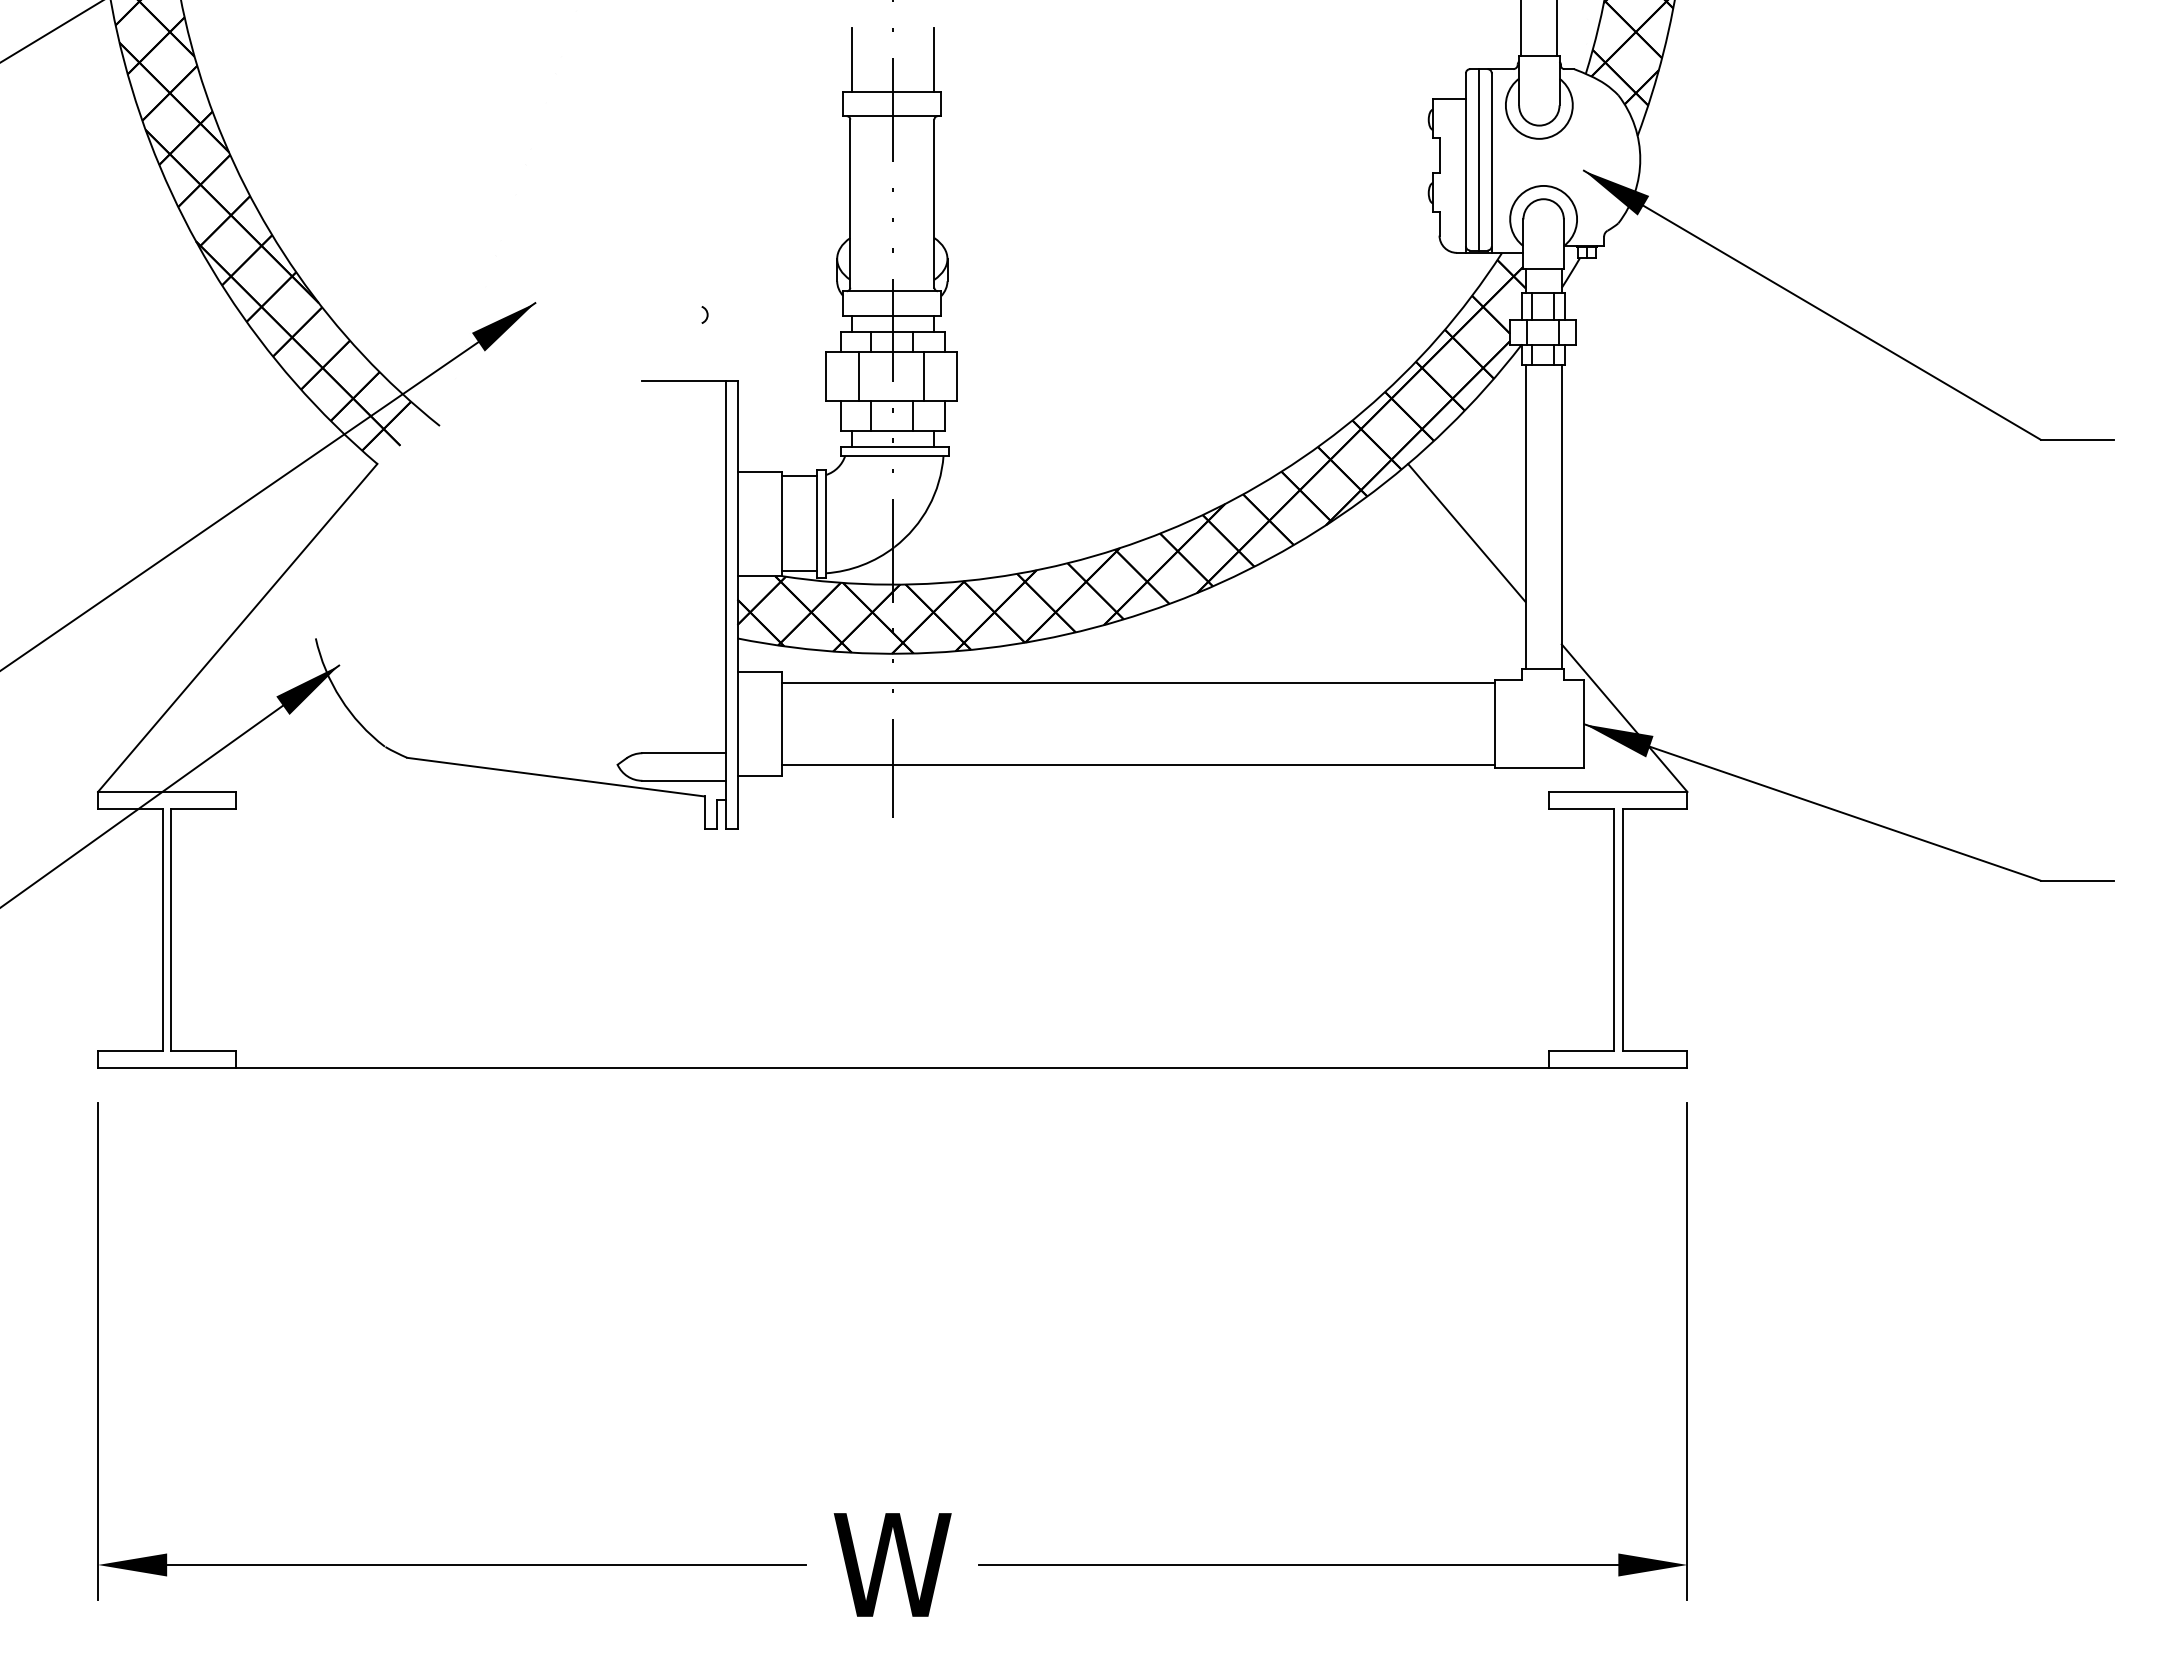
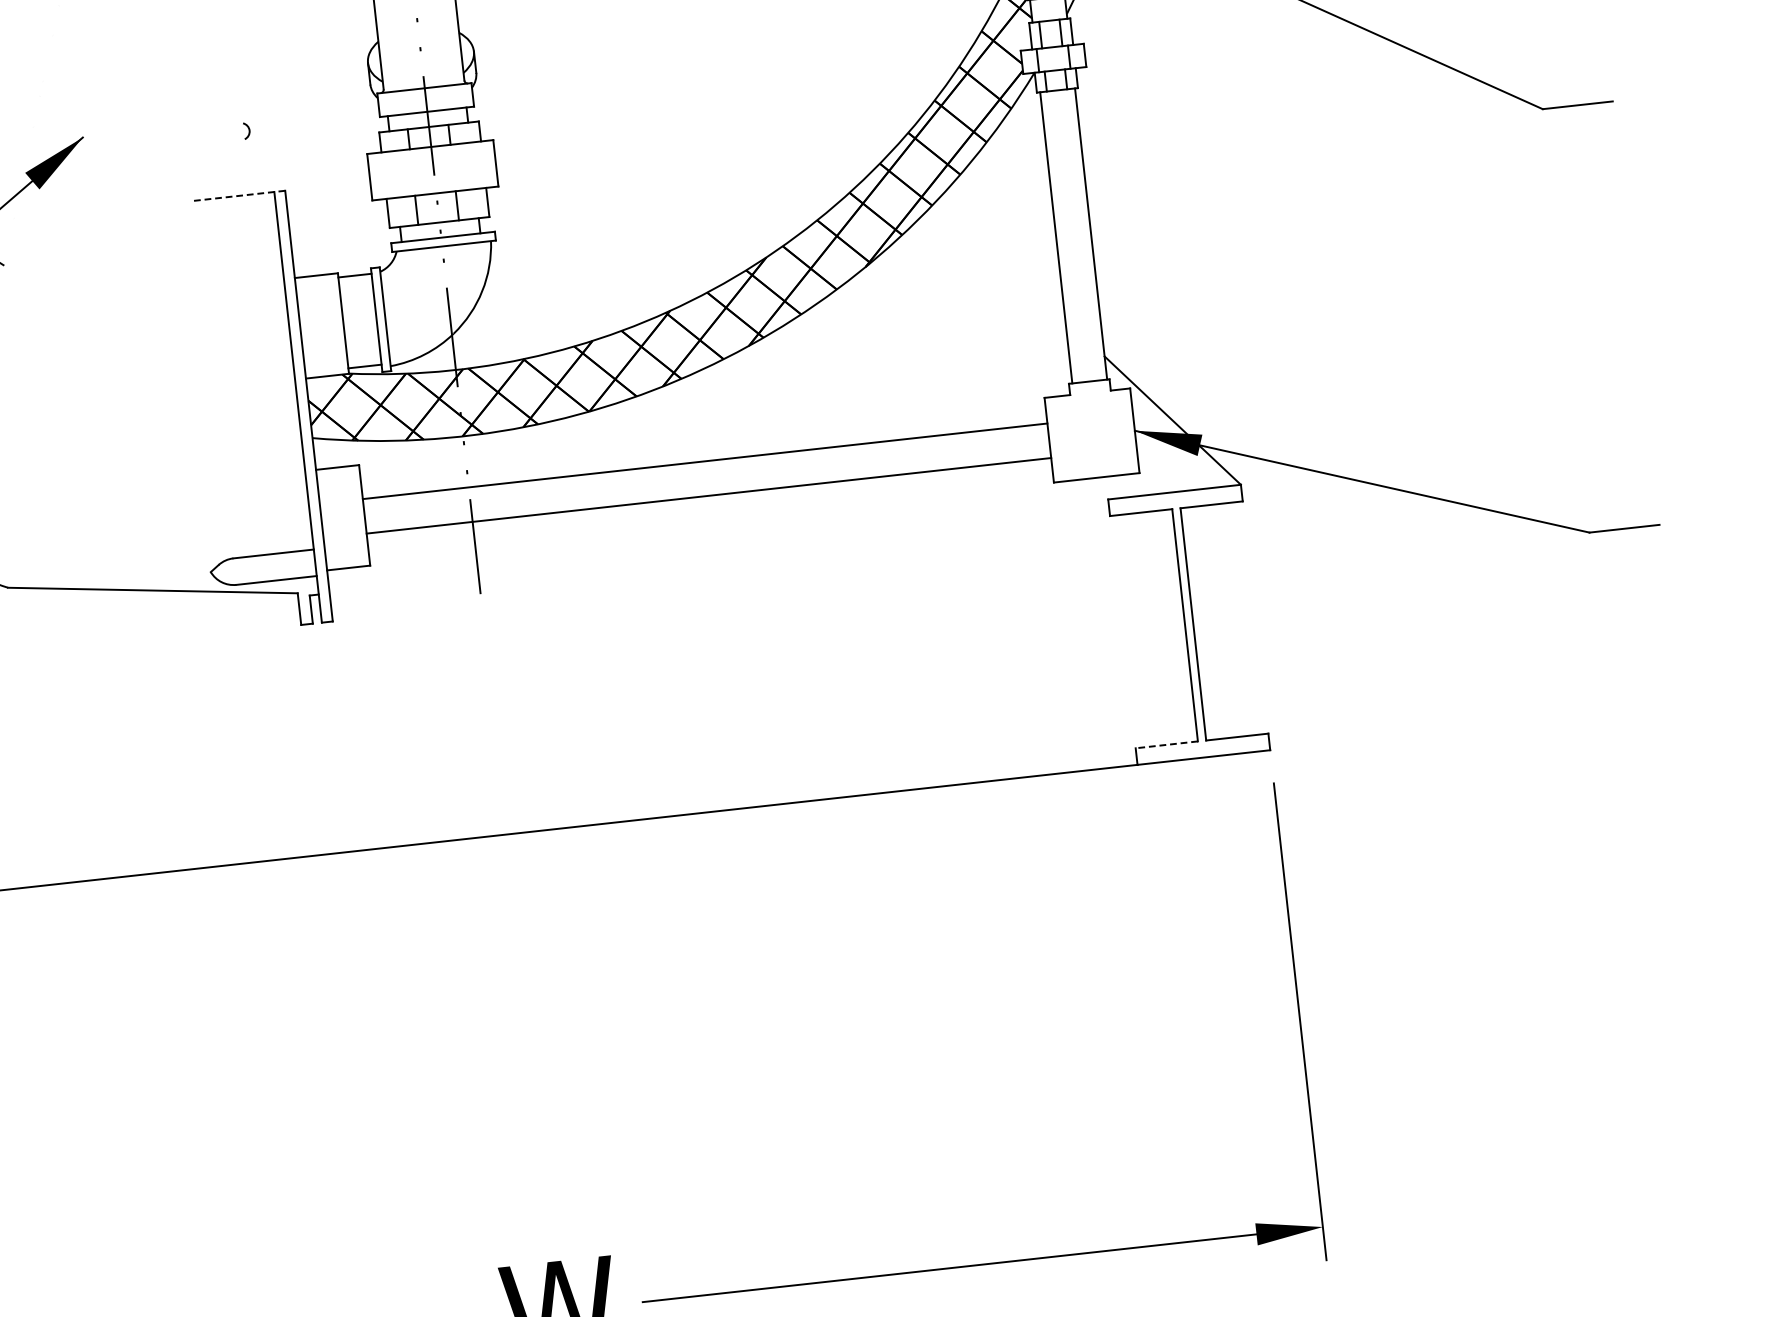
line: (859, 376) -> (401, 173), removed
line: (924, 376) -> (464, 166), removed
line: (689, 380) -> (239, 195), solid -> dashed
line: (1466, 532) -> (1001, 259), removed
line: (1138, 682) -> (708, 495), moved
line: (1138, 764) -> (704, 460), moved
line: (1581, 1051) -> (1166, 745), solid -> dashed

